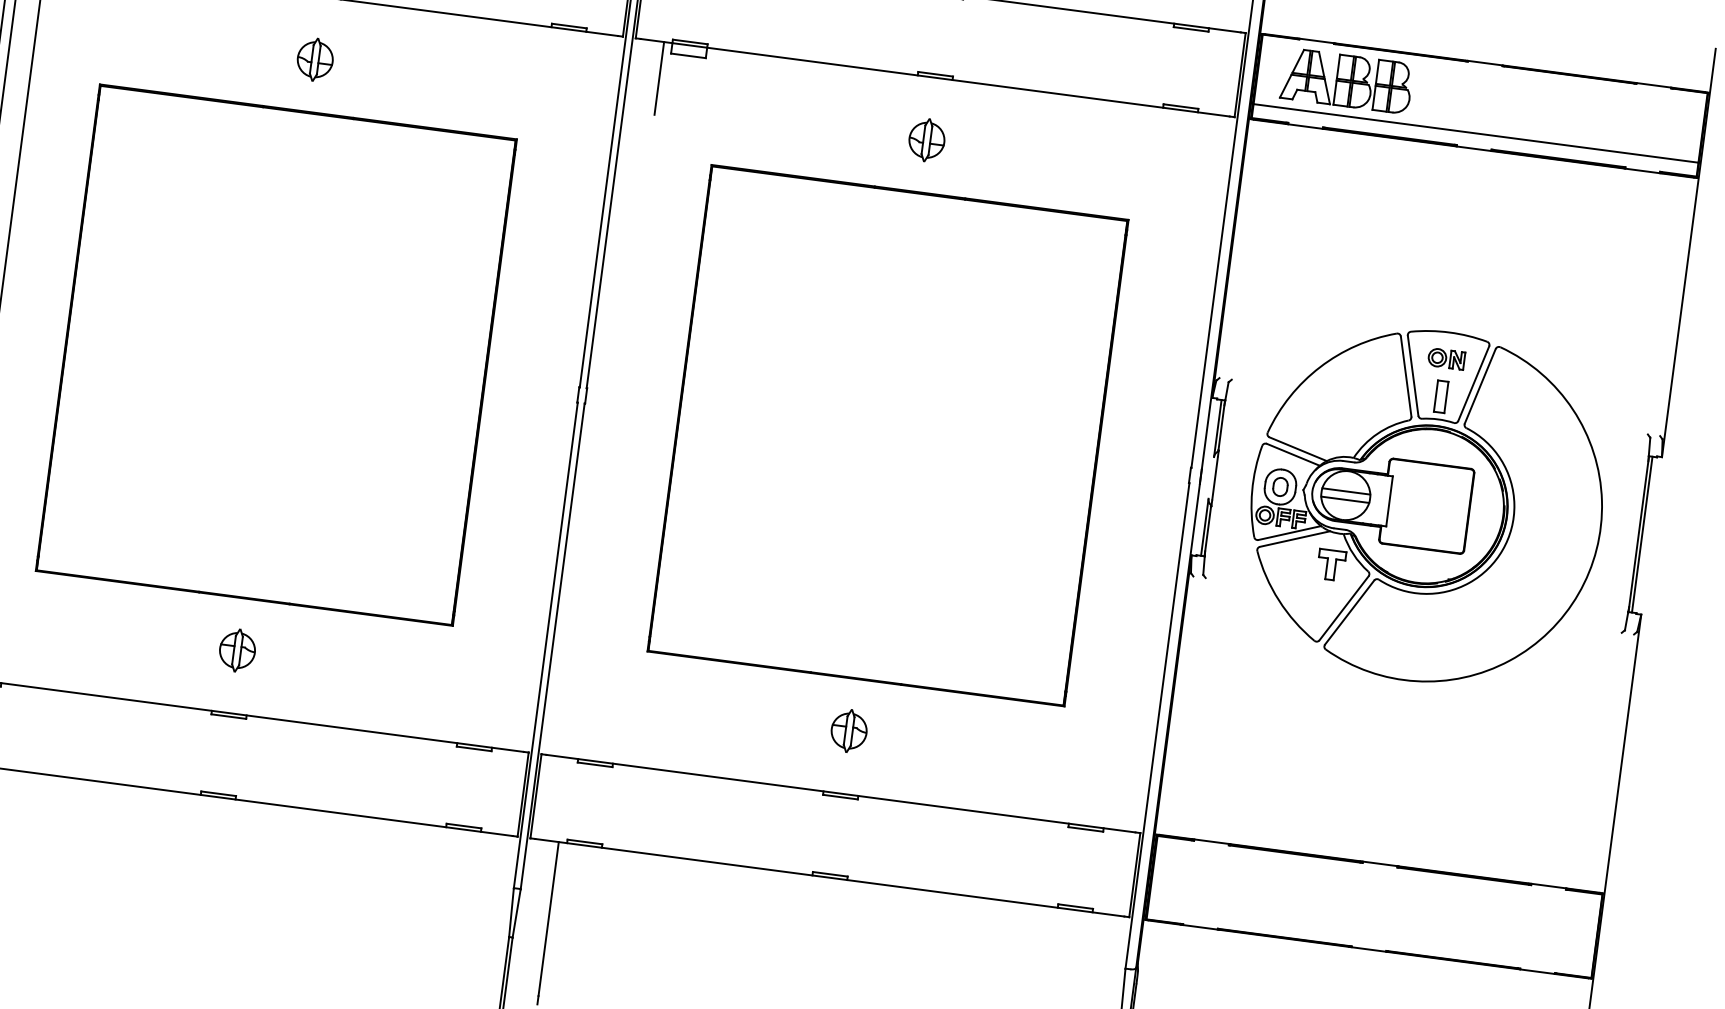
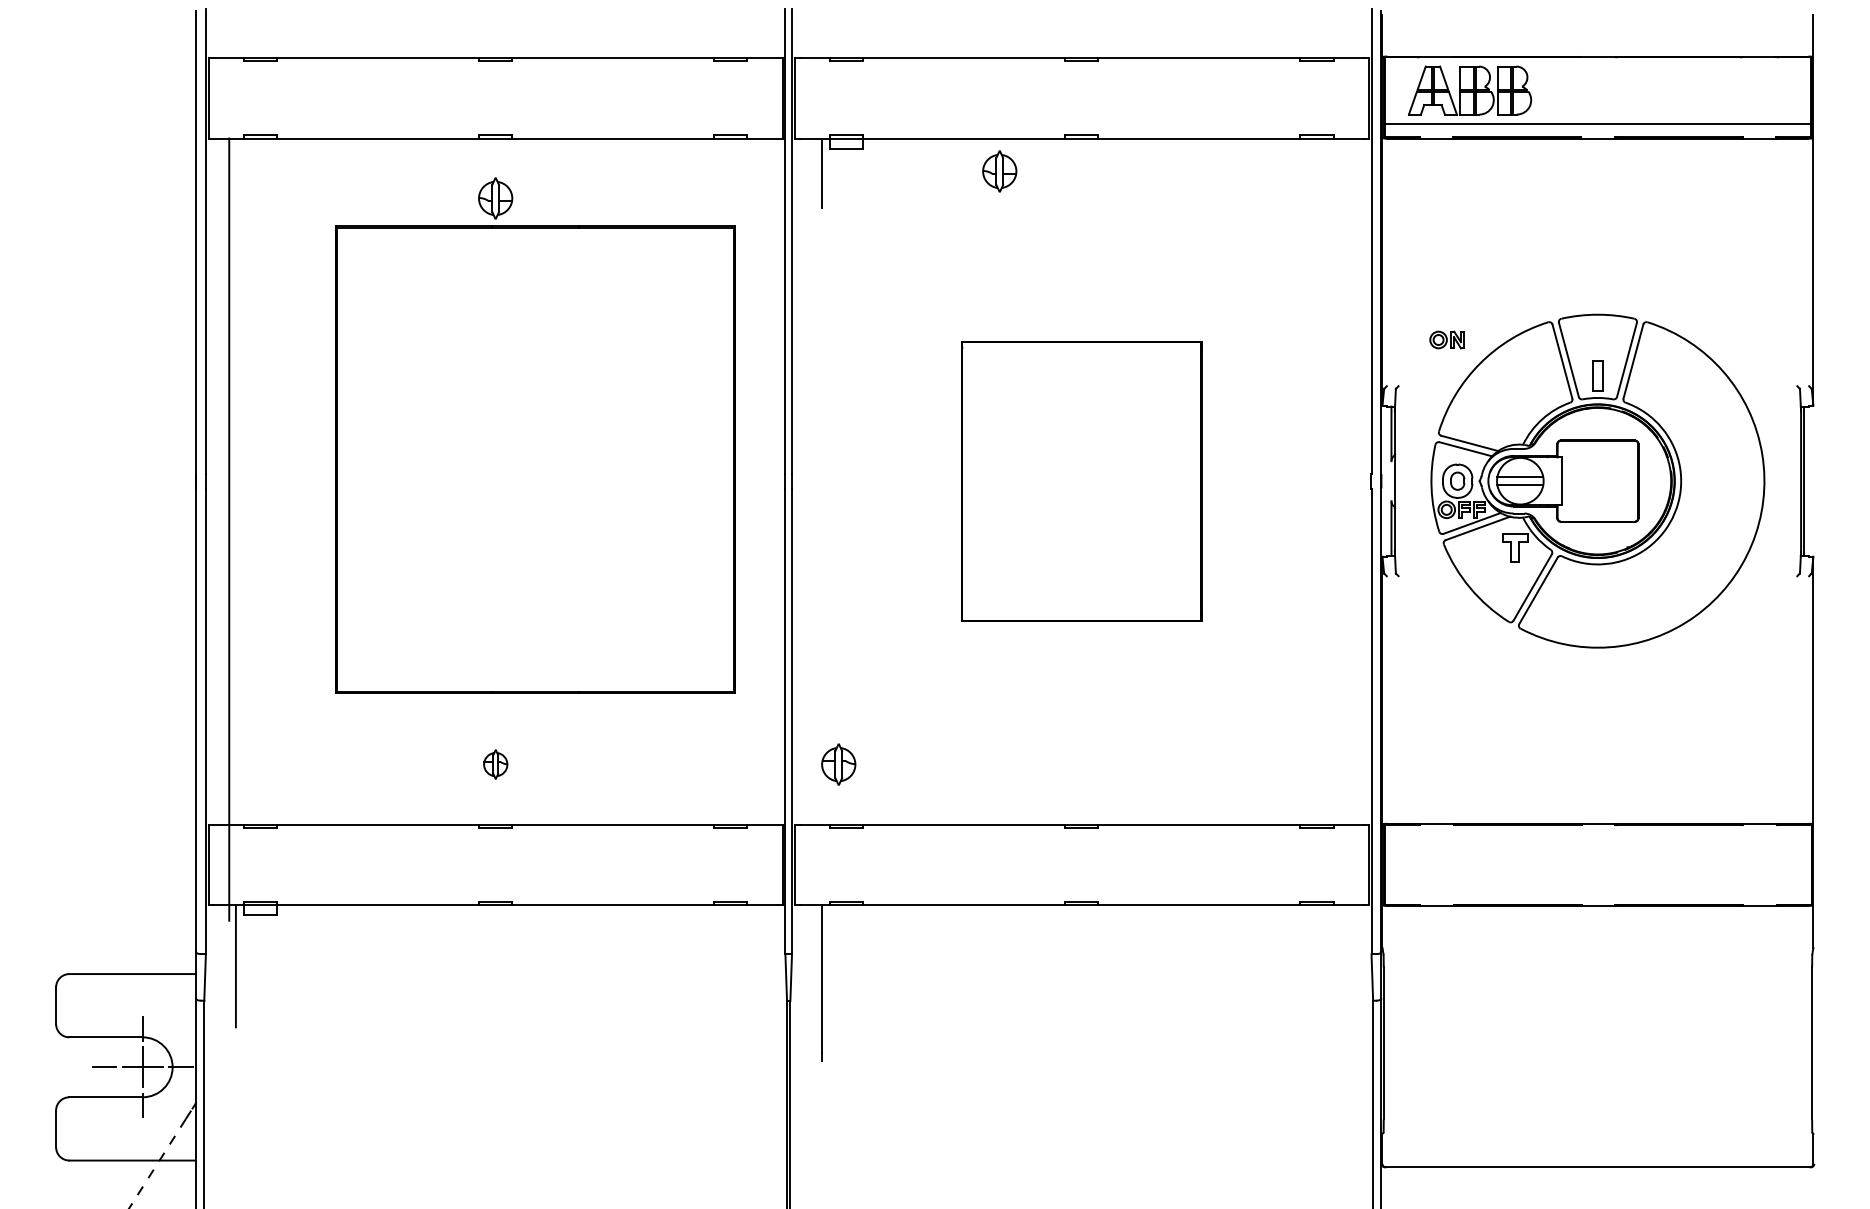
part: (926, 140) -> (999, 171), moved
part: (276, 355) -> (535, 459), moved
part: (1445, 358) -> (1446, 339), moved
part: (887, 435) -> (1081, 481), size x0.6
part: (237, 650) -> (495, 764), size x0.7
part: (848, 730) -> (838, 764), moved

